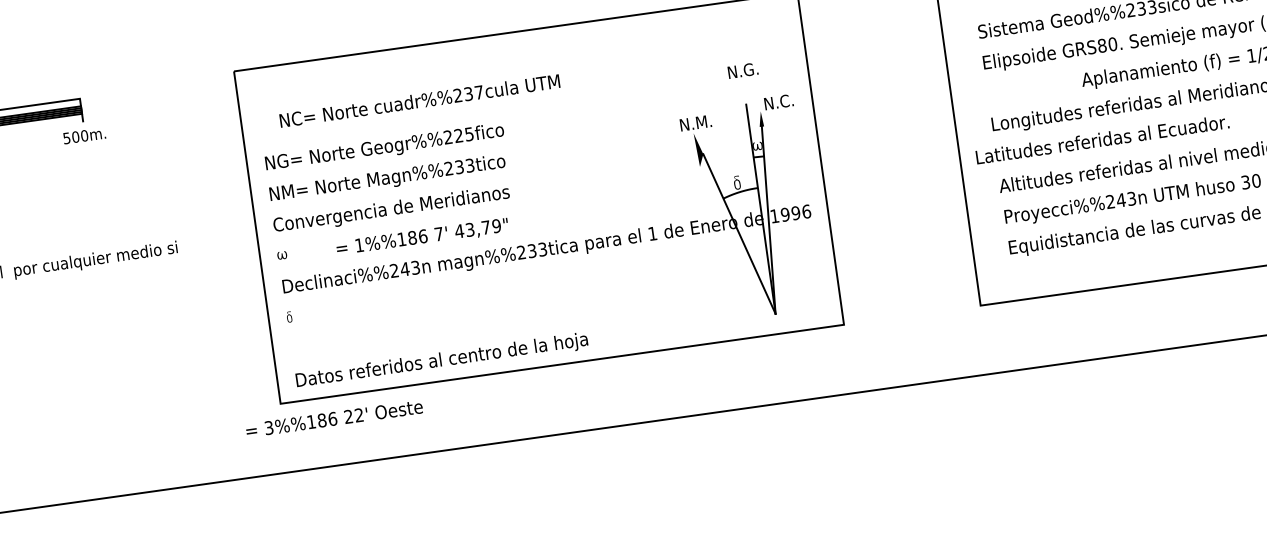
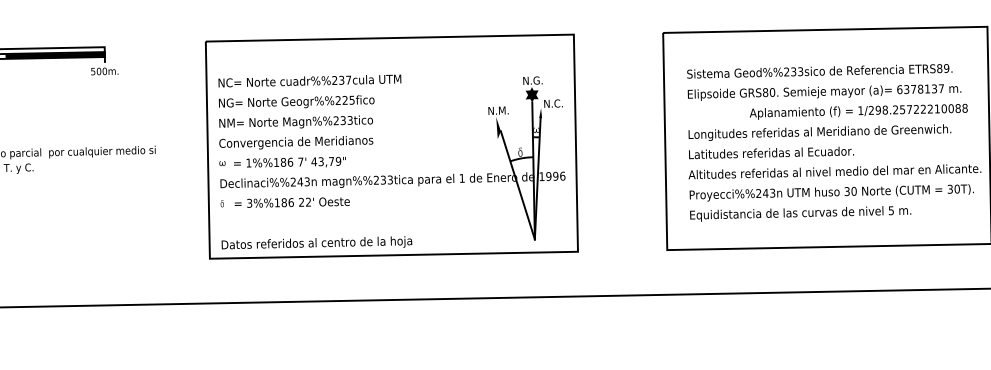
fill: (743, 92) -> (531, 94), added
text: (419, 100) -> (309, 80), moved
text: (1102, 138) -> (771, 152), moved
text: (421, 235) -> (289, 161), moved
text: (333, 418) -> (291, 202), moved

